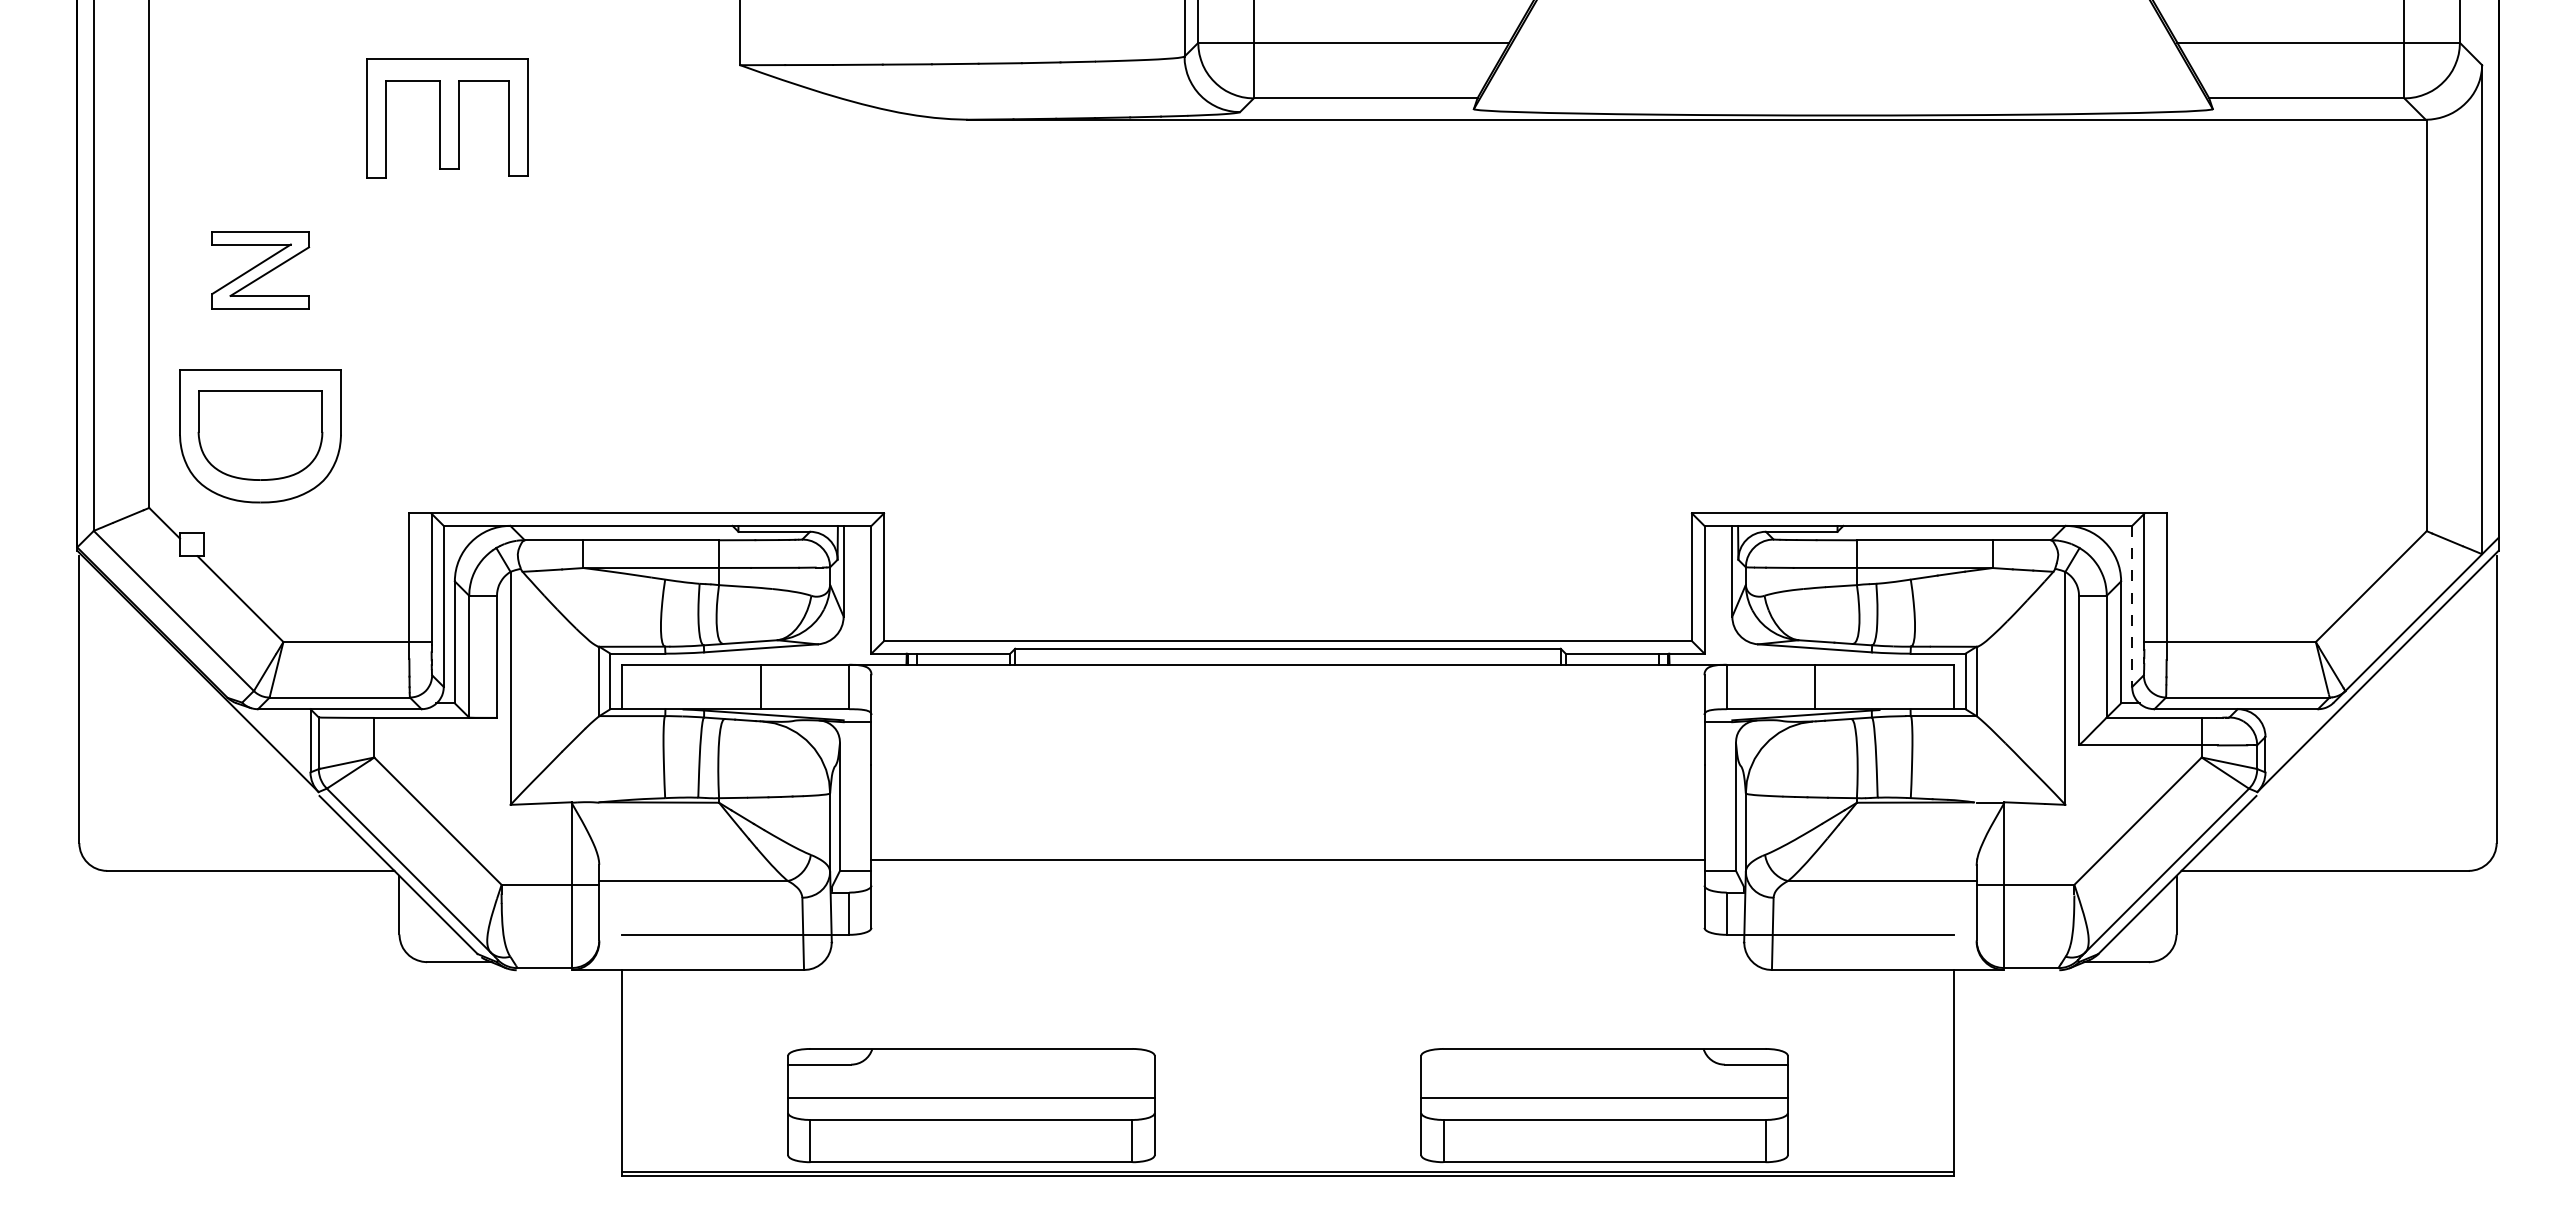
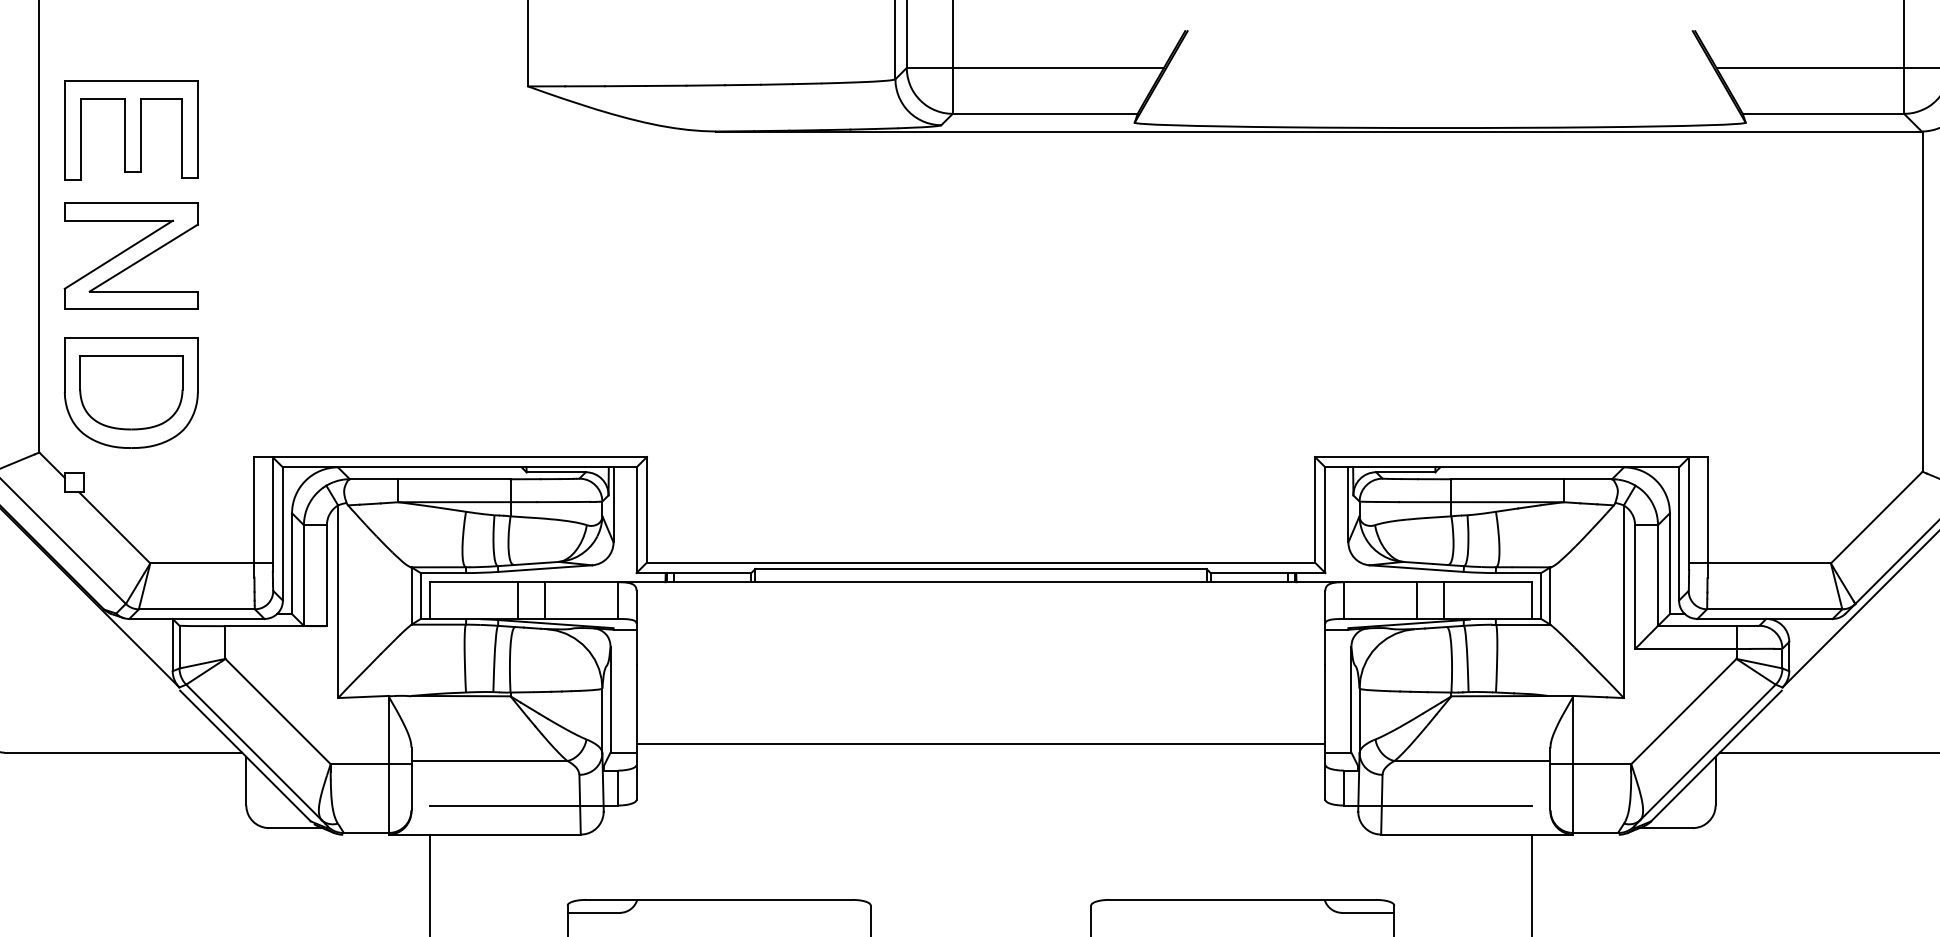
part: (447, 118) -> (131, 130), moved
part: (260, 269) -> (131, 255), size x1.67
line: (2132, 606) -> (1679, 534), dashed -> solid
line: (727, 686) -> (517, 600), added
line: (1848, 686) -> (1444, 600), added

